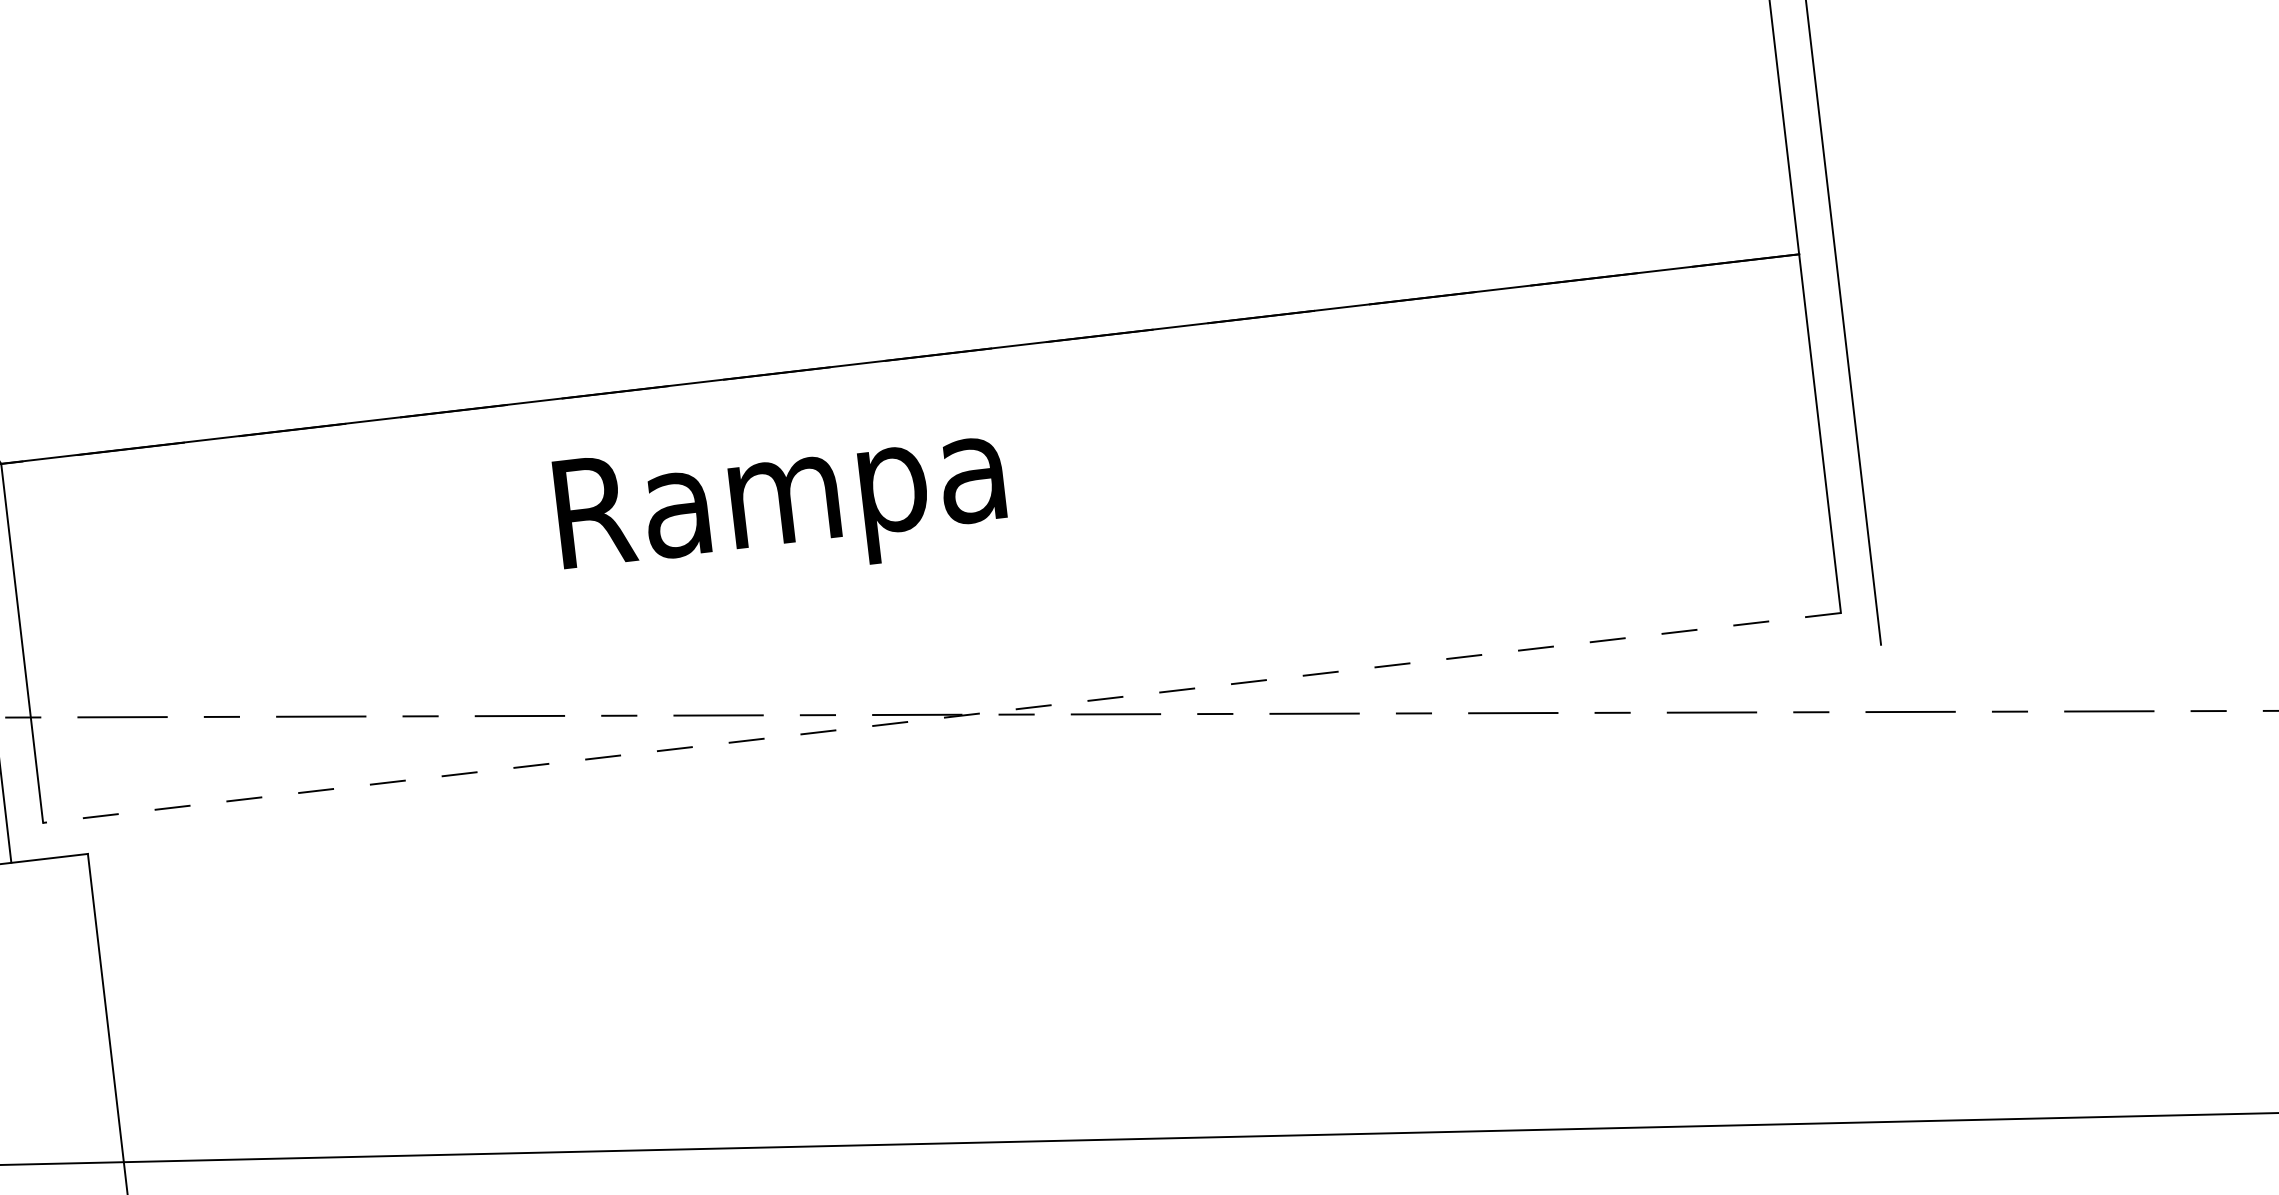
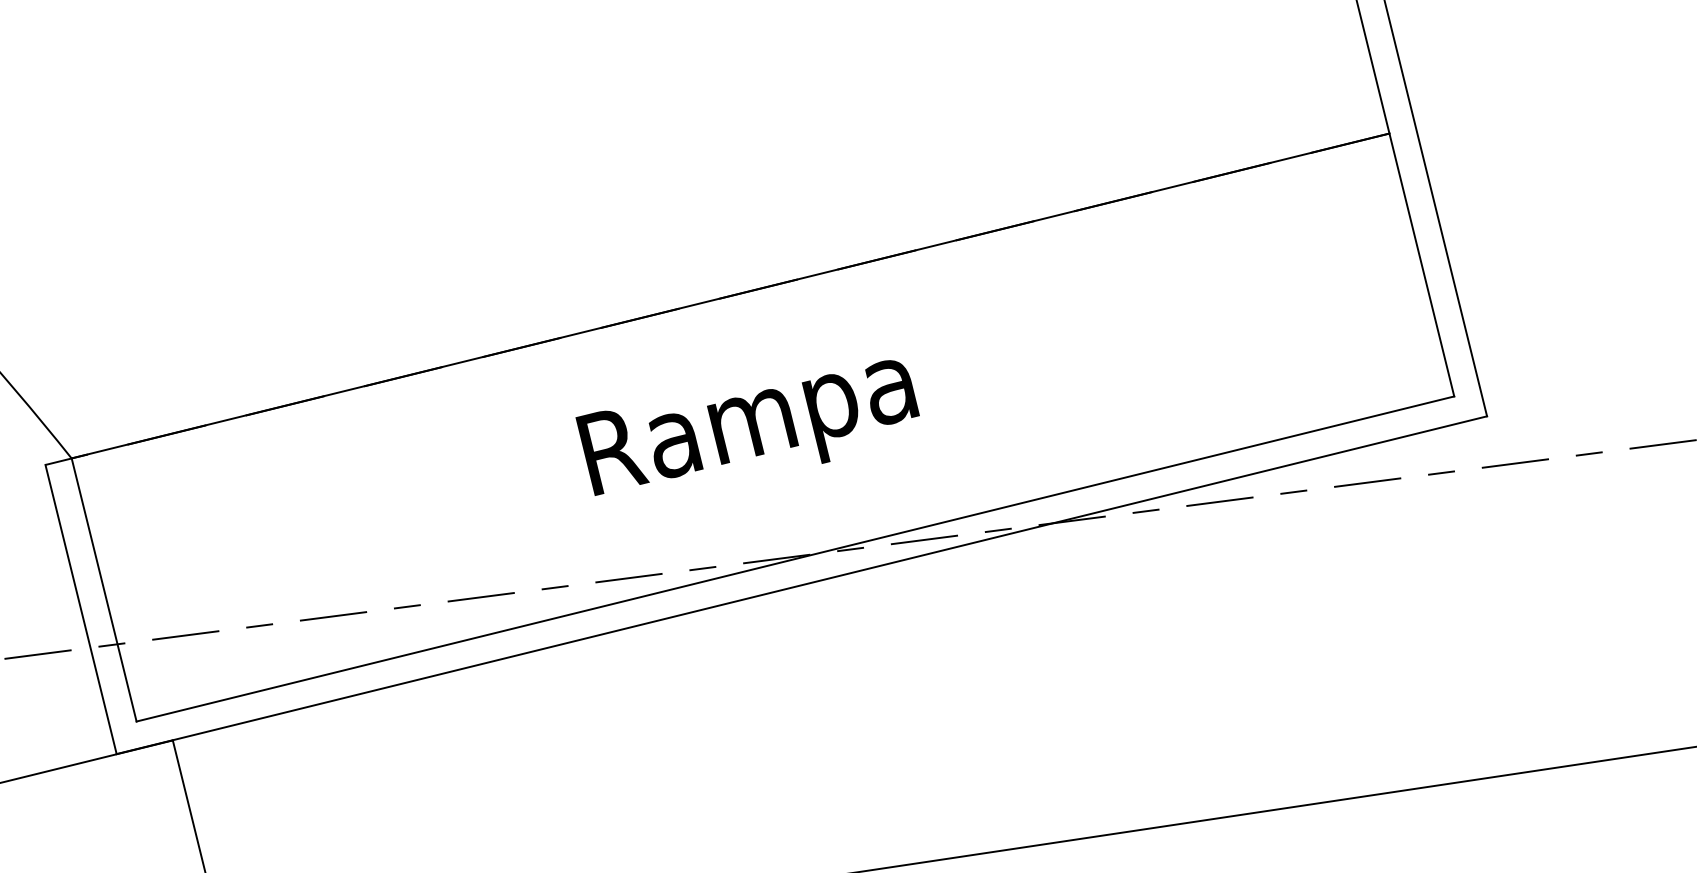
text: (779, 503) -> (748, 426), moved
line: (941, 718) -> (795, 559), dashed -> solid
line: (946, 753) -> (802, 585), added

